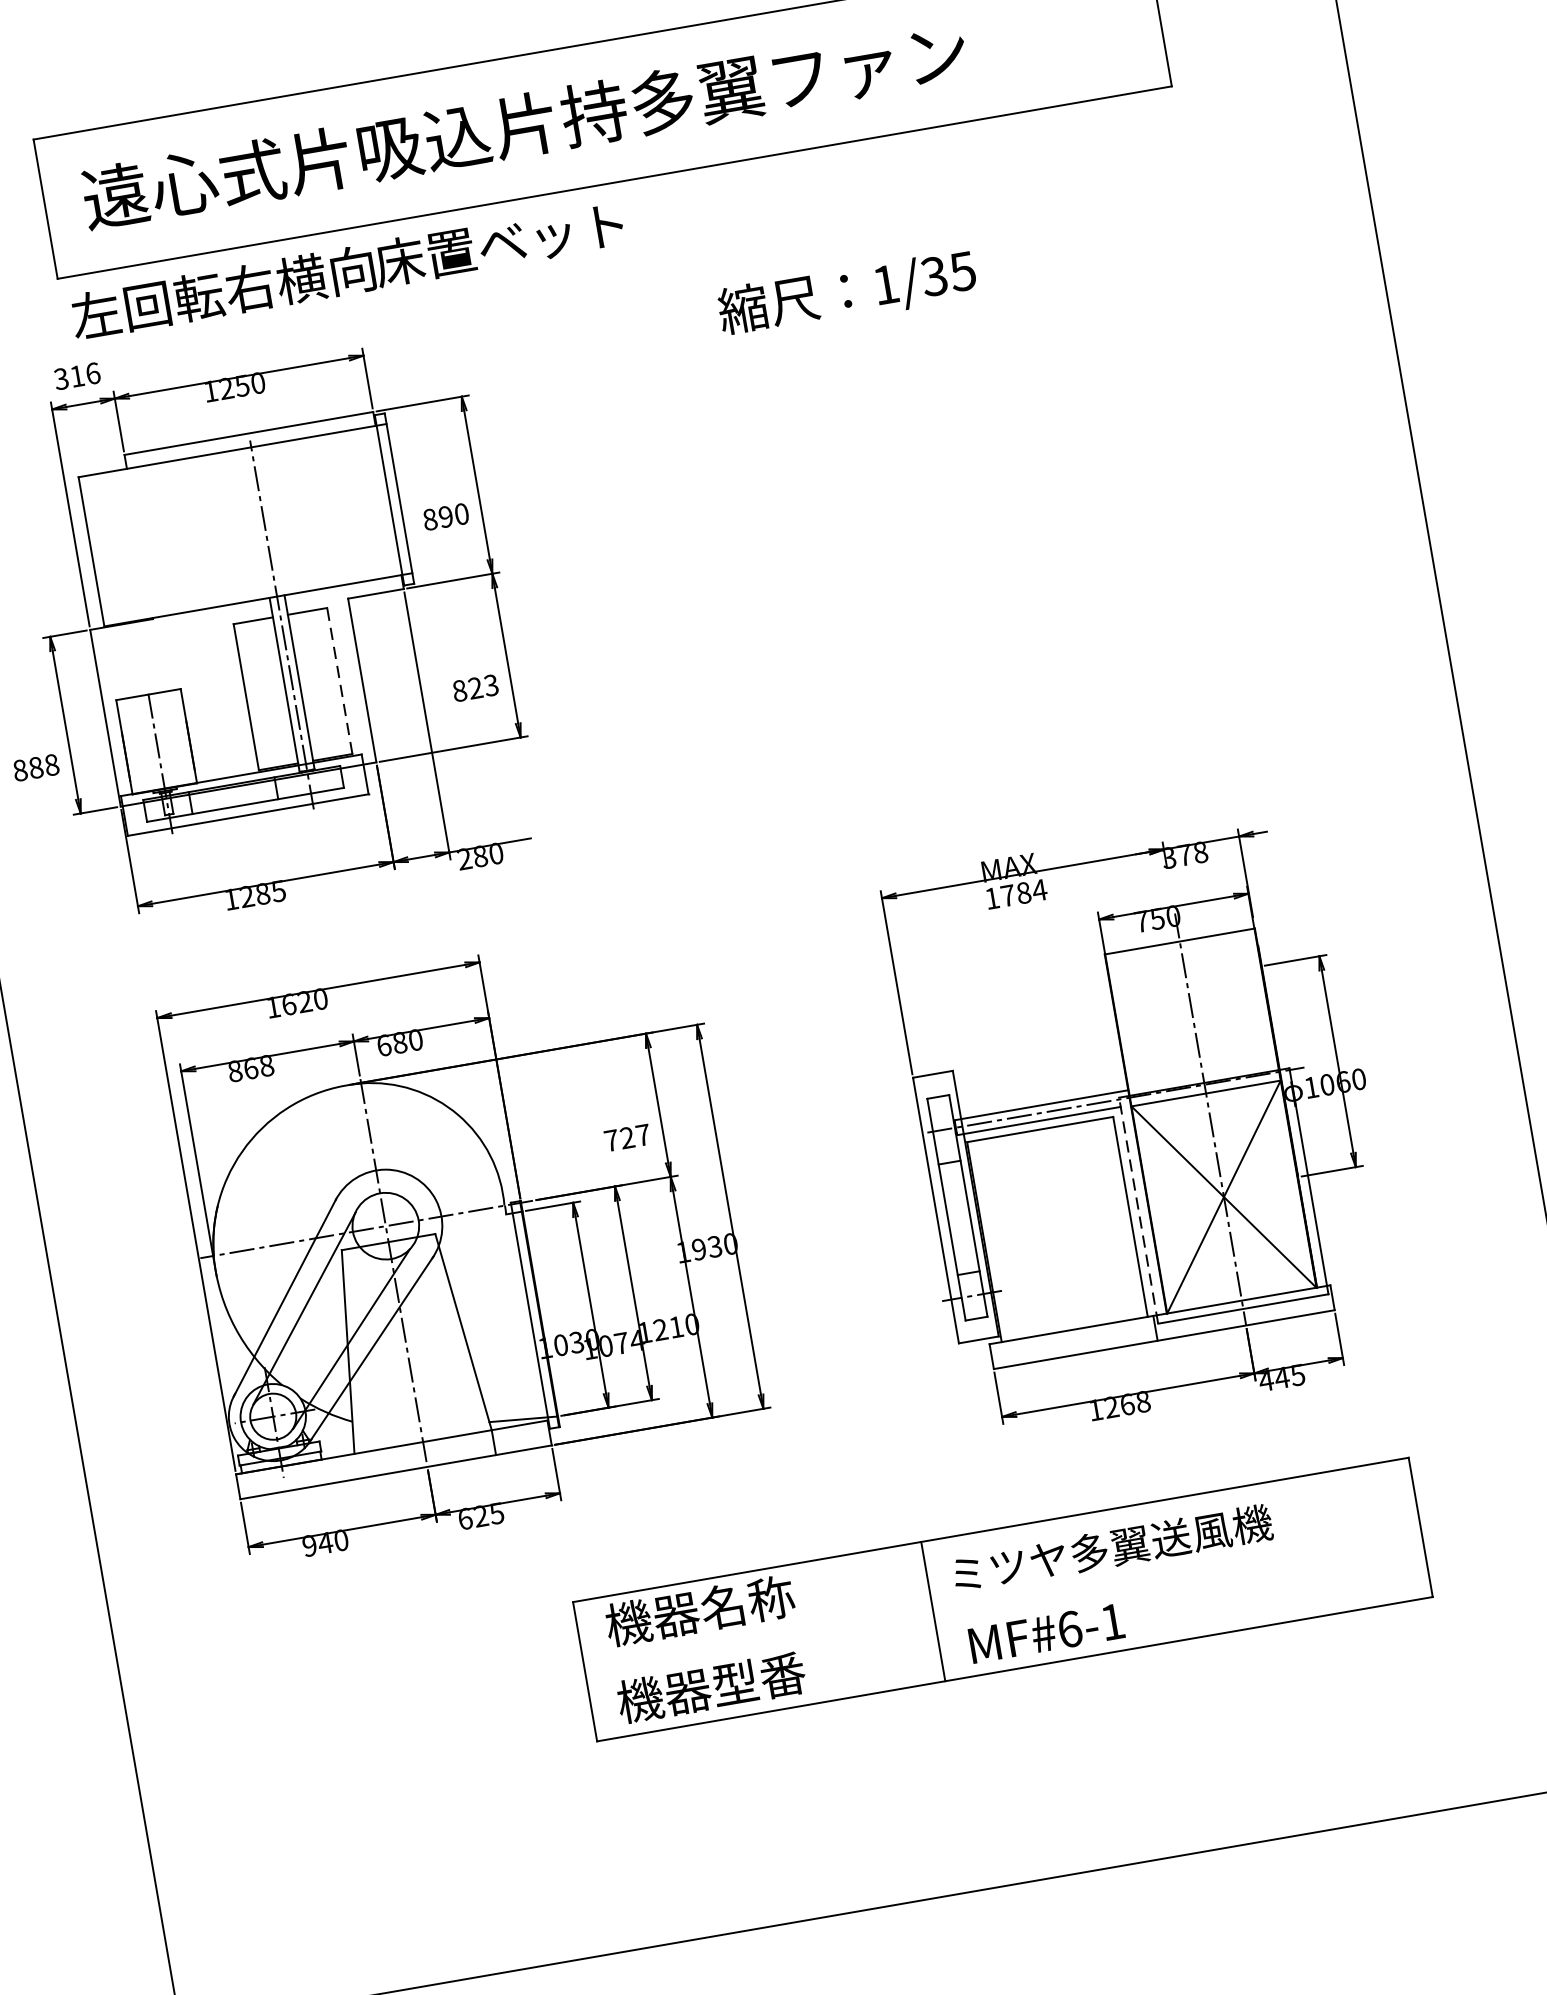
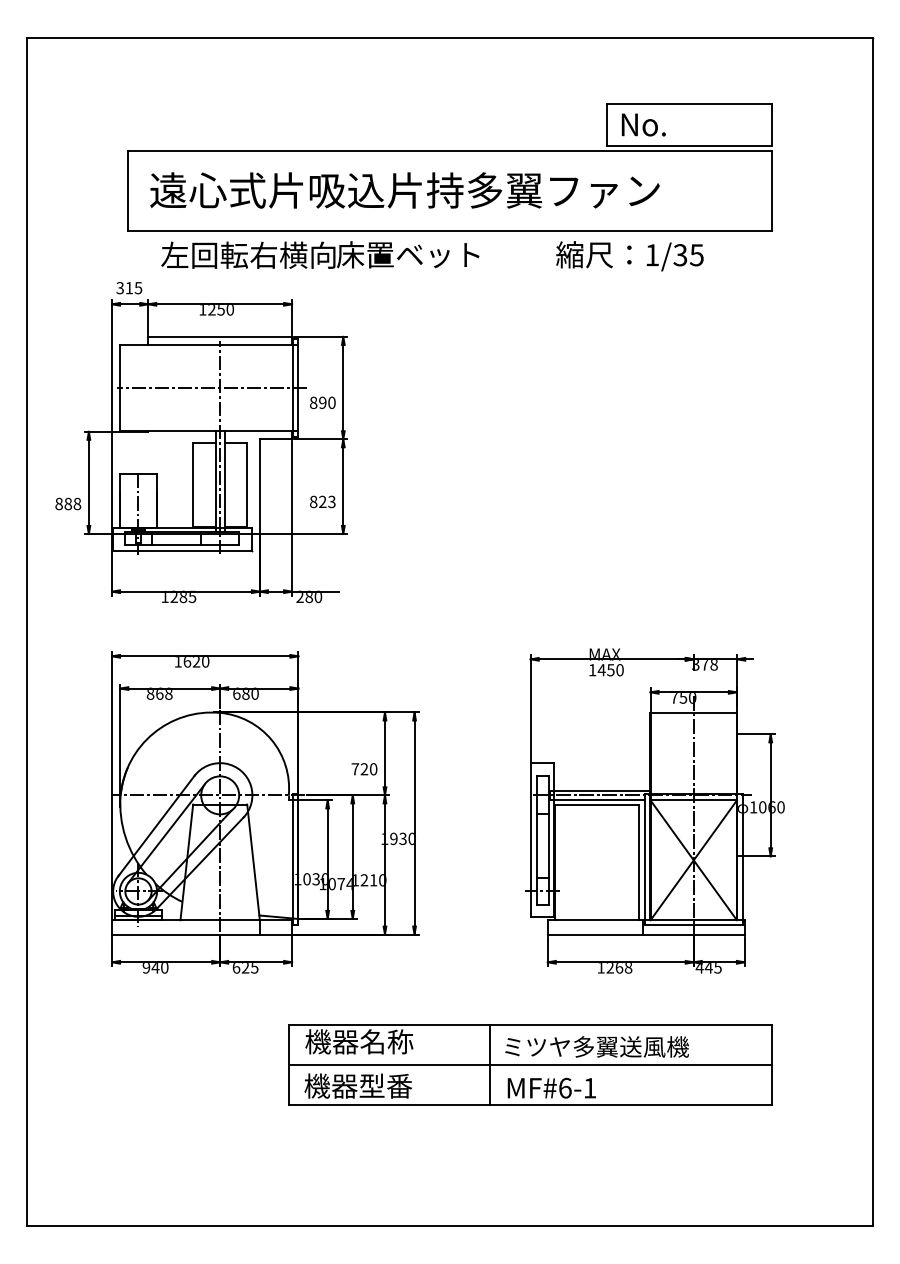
text: (347, 269) -> (320, 254), moved
text: (846, 293) -> (629, 256), moved
text: (93, 374) -> (138, 288), 316 -> 315
line: (251, 525) -> (212, 388), added
line: (340, 680) -> (247, 484), dashed -> solid
text: (1023, 893) -> (610, 670), 1784 -> 1450
text: (643, 1135) -> (373, 769), 727 -> 720
line: (1138, 1210) -> (644, 859), dashed -> solid
line: (1002, 1598) -> (530, 1064), added

